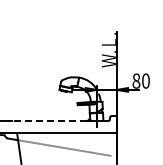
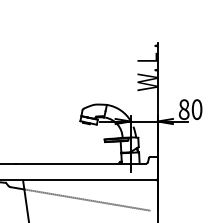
line: (48, 121) -> (65, 164), dashed -> solid

